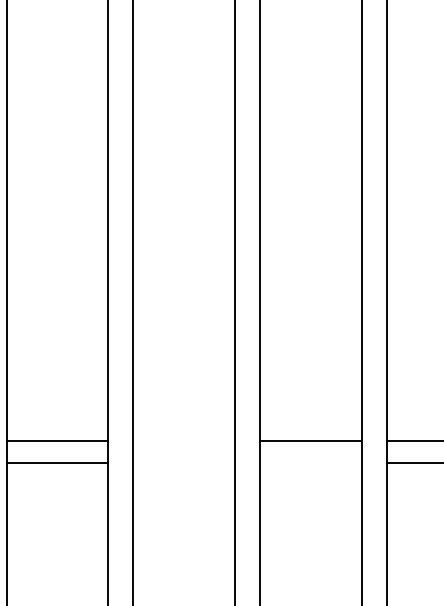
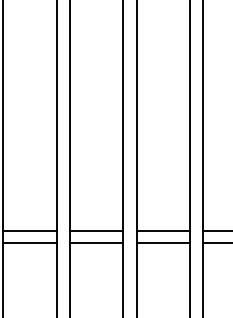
line: (183, 441) -> (96, 231), added
line: (183, 462) -> (96, 242), added
line: (309, 462) -> (162, 242), added

